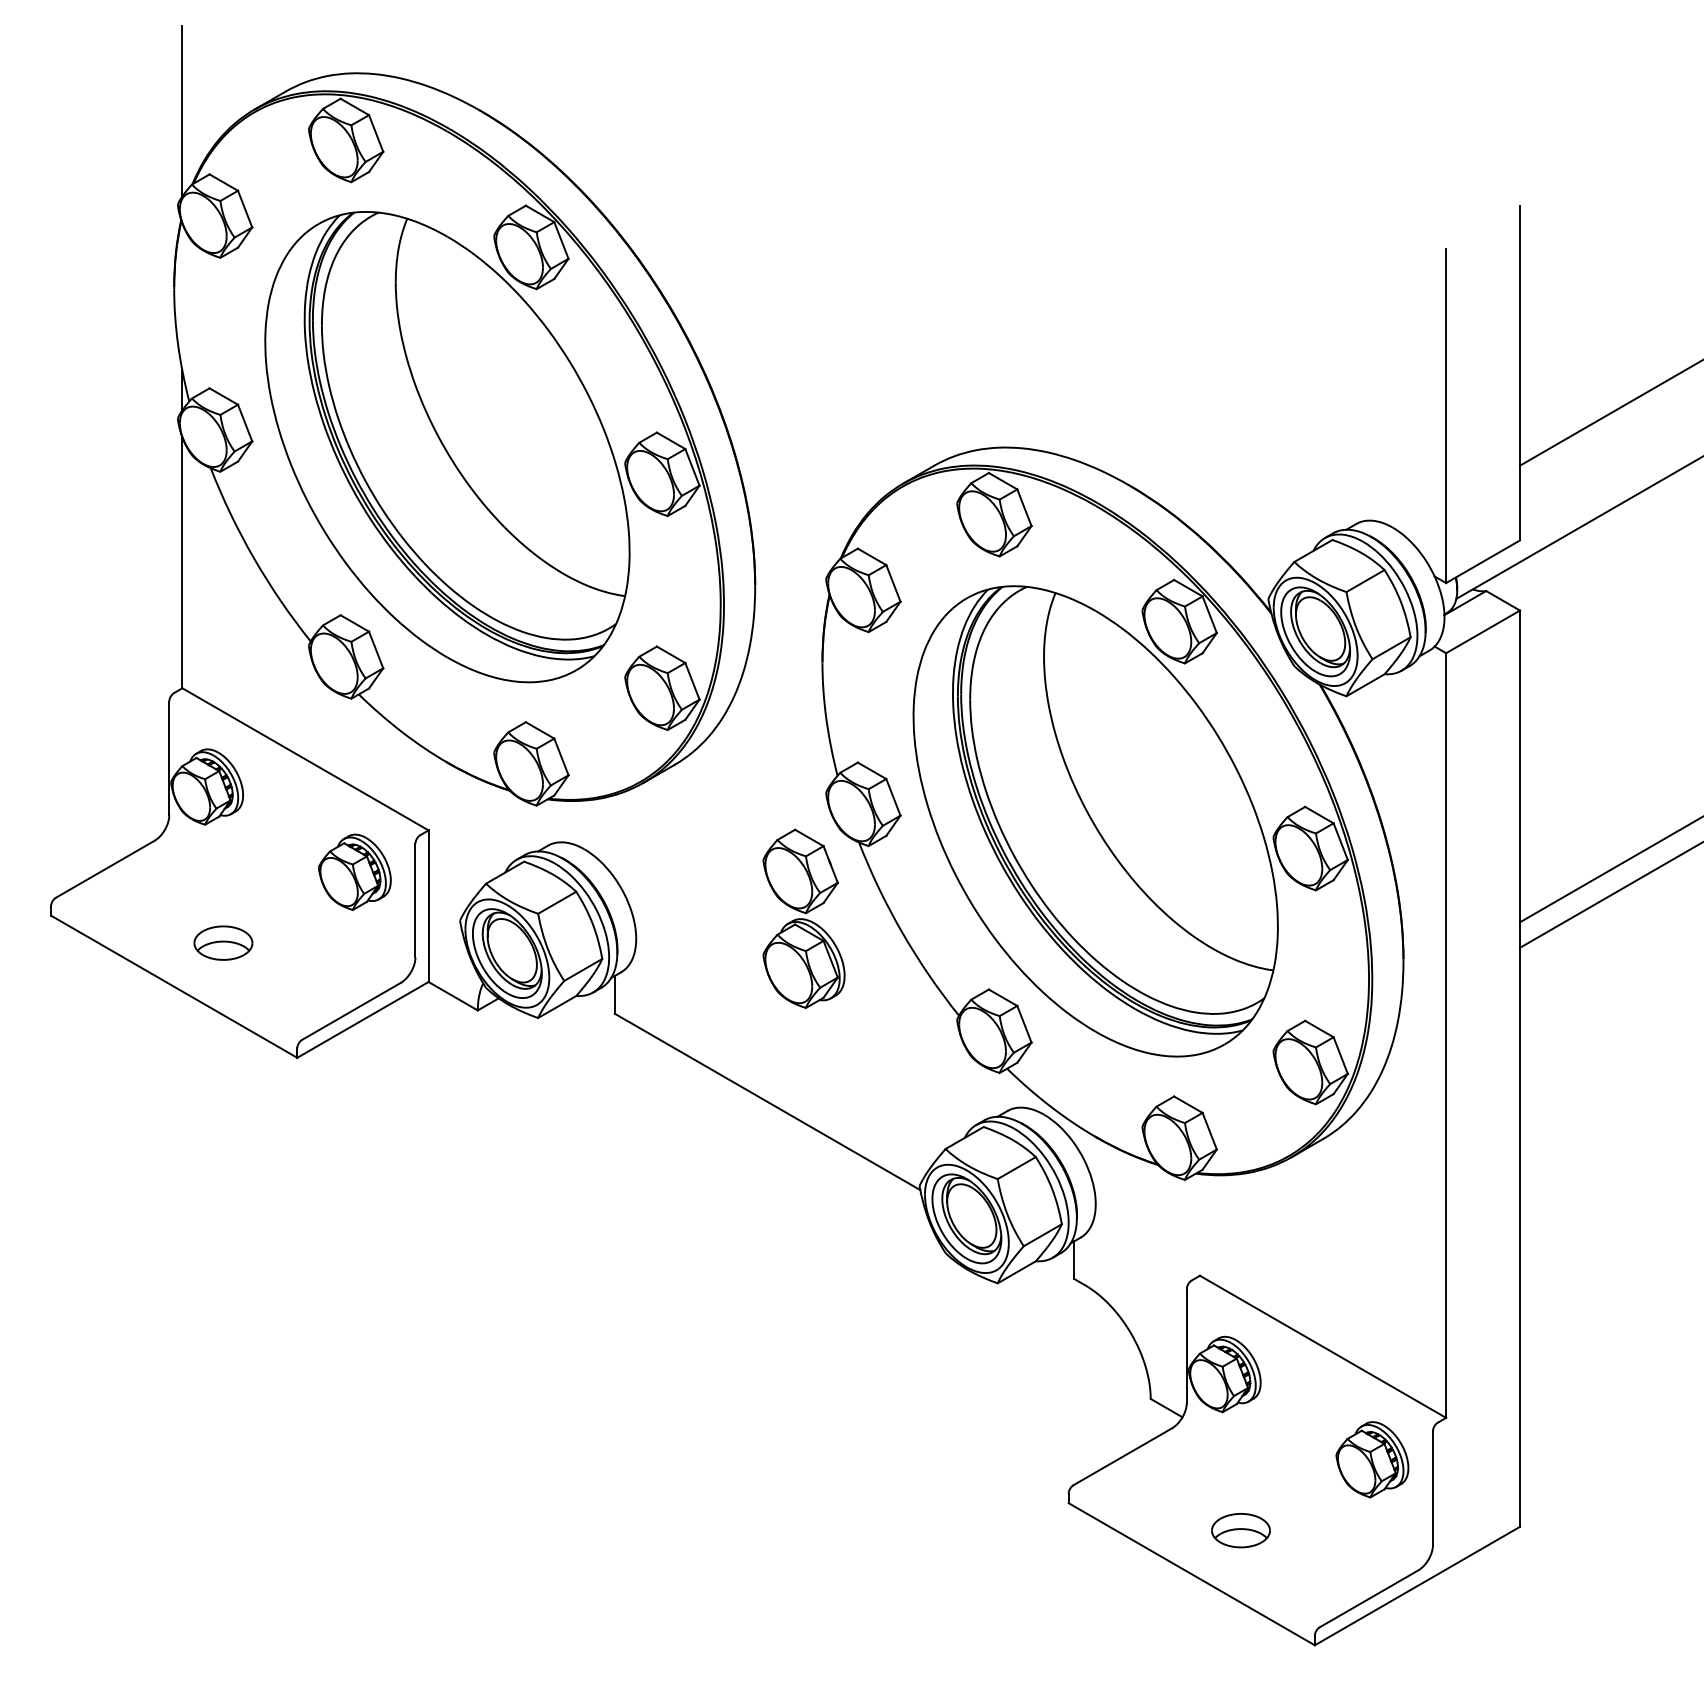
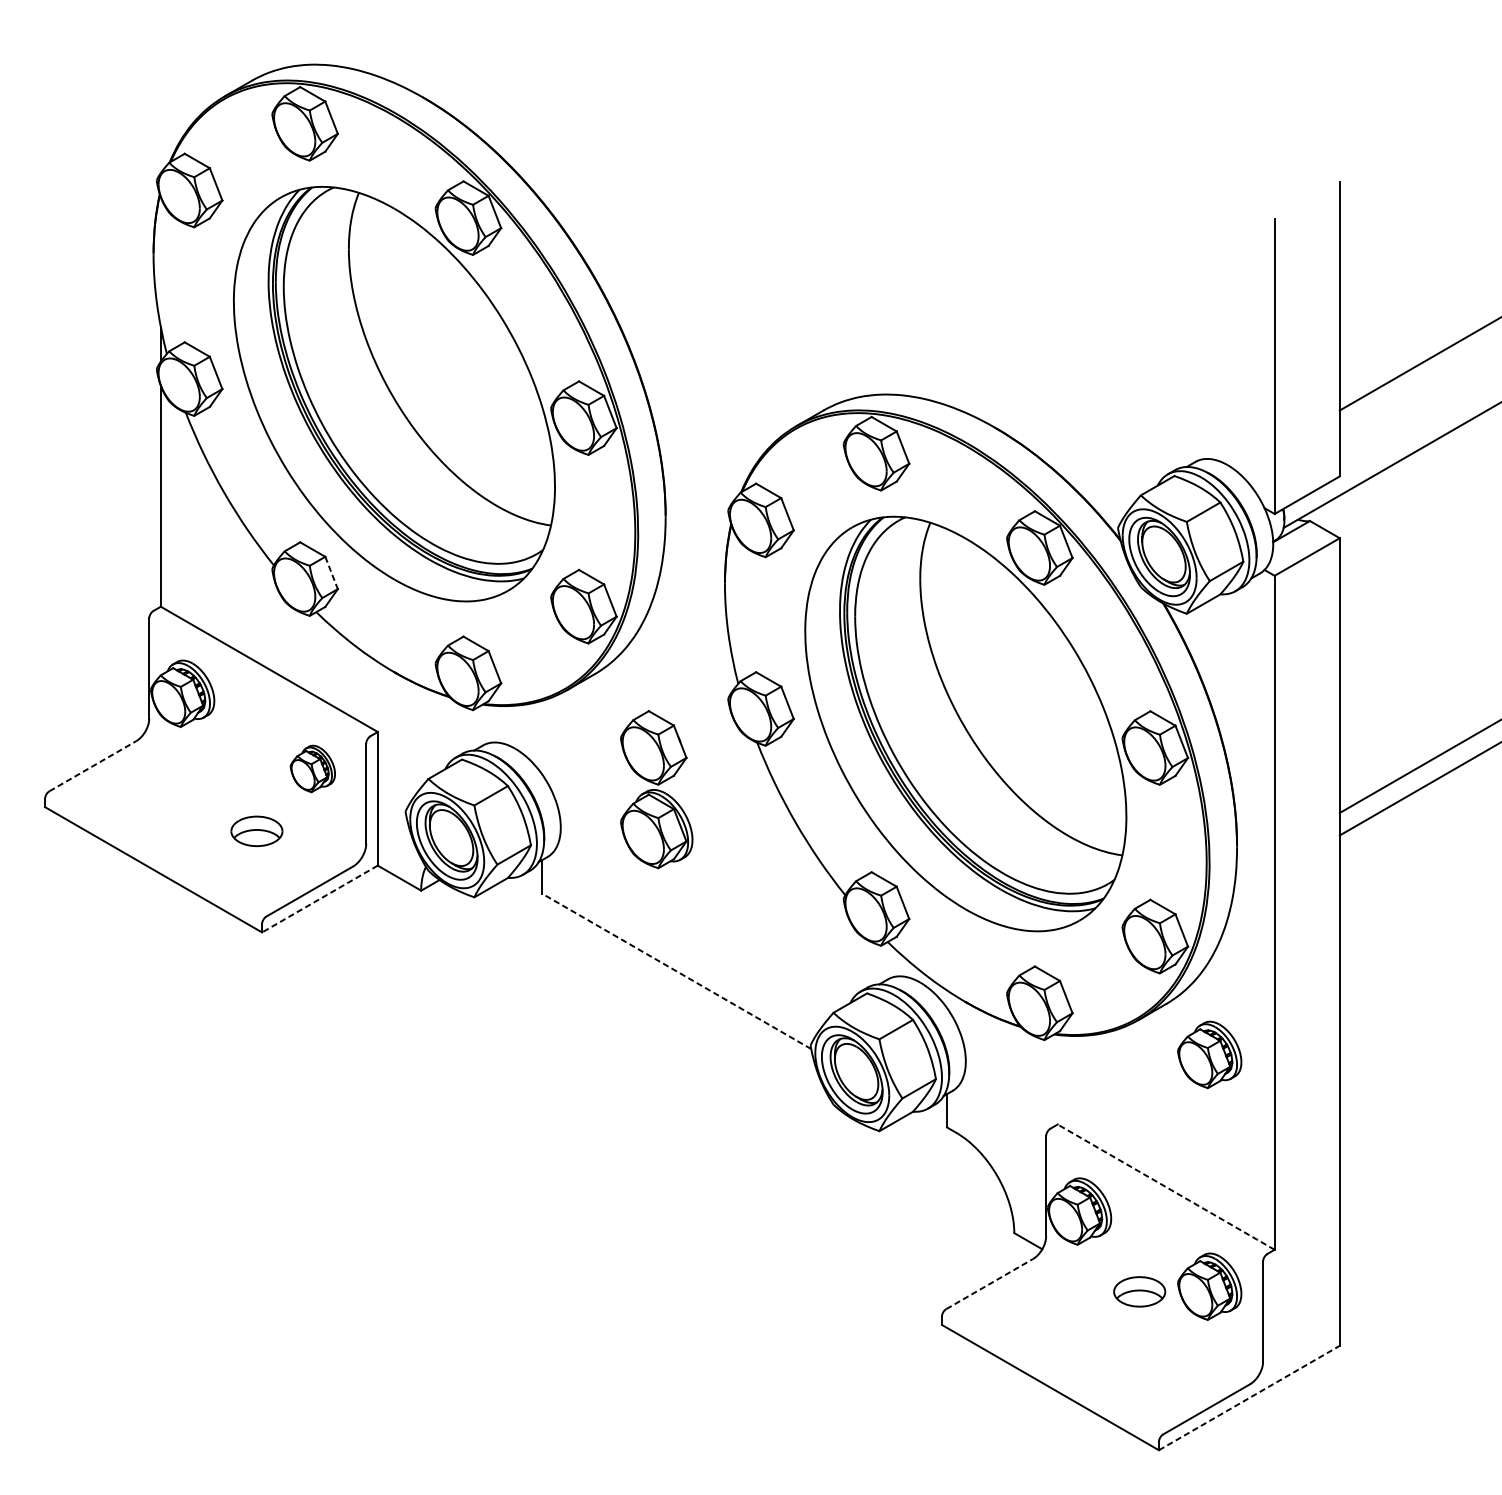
line: (182, 110) -> (160, 97), removed
line: (376, 649) -> (331, 572), solid -> dashed
line: (105, 869) -> (93, 766), solid -> dashed
part: (354, 872) -> (312, 769), size x0.7
part: (803, 918) -> (656, 789), moved
part: (223, 942) -> (256, 830), moved
line: (362, 1019) -> (319, 898), solid -> dashed
line: (767, 1101) -> (676, 970), solid -> dashed
part: (1372, 1196) -> (1209, 1054), added
line: (1322, 1346) -> (1165, 1186), solid -> dashed
line: (1122, 1456) -> (989, 1283), solid -> dashed
part: (1240, 1530) -> (1139, 1291), moved
line: (1417, 1585) -> (1249, 1397), solid -> dashed

